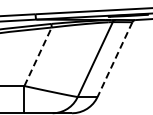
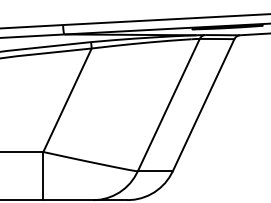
line: (38, 55) -> (68, 97), dashed -> solid
line: (114, 60) -> (202, 106), dashed -> solid

